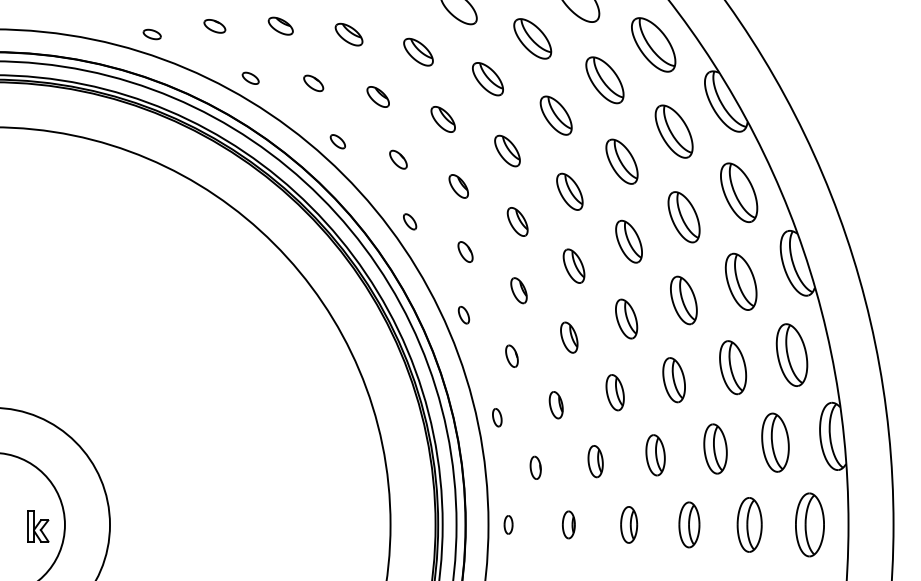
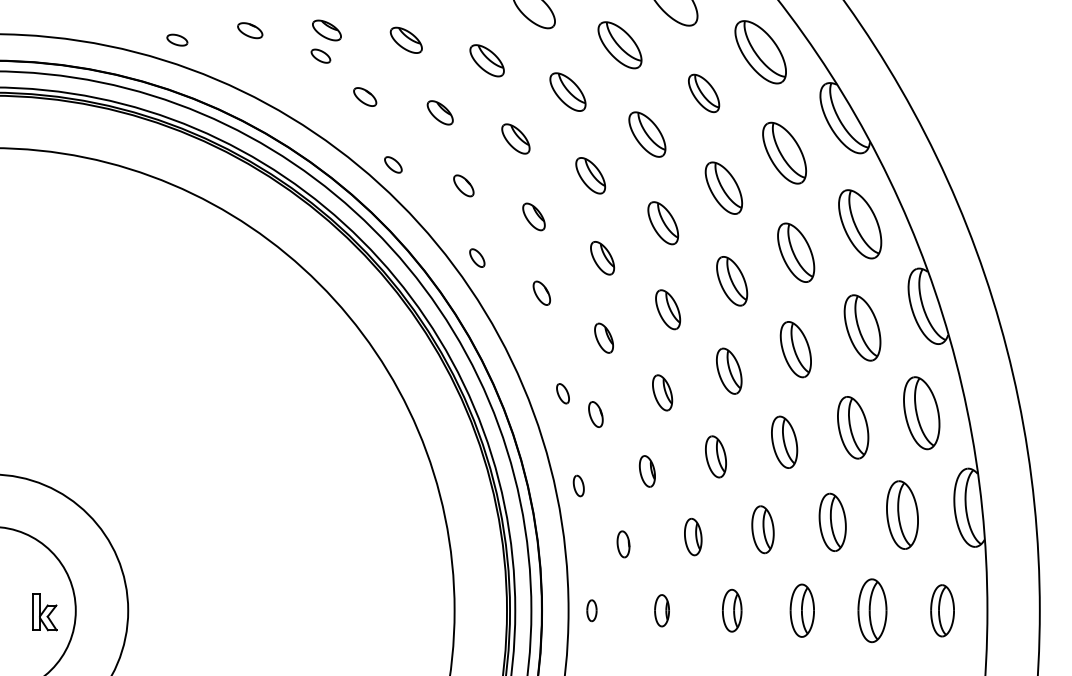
part: (250, 77) -> (320, 55), moved
part: (604, 80) -> (703, 93), size x0.7
part: (463, 314) -> (562, 393), moved
part: (809, 524) -> (942, 610), size x0.7

